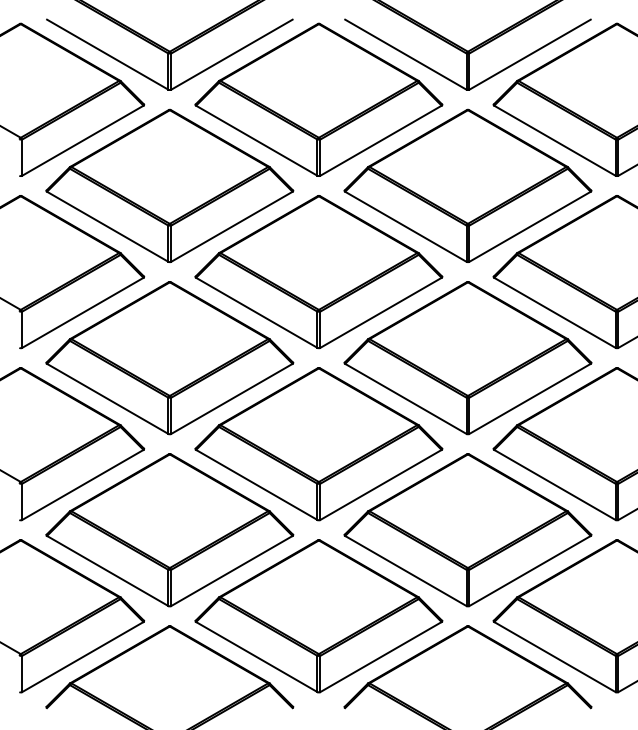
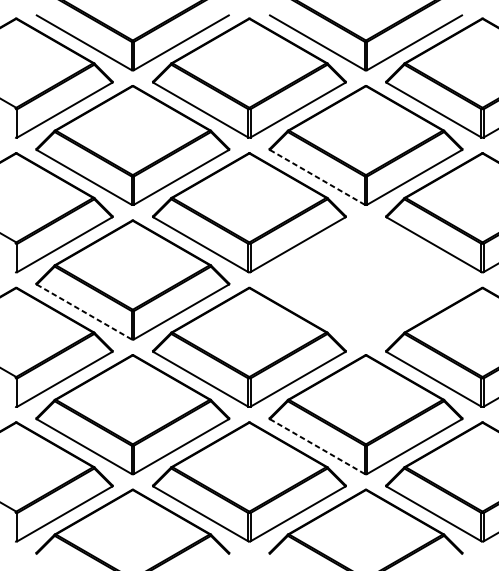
line: (405, 226) -> (317, 177), solid -> dashed
part: (467, 358) -> (365, 280), removed
line: (107, 398) -> (84, 311), solid -> dashed
line: (405, 570) -> (317, 446), solid -> dashed

